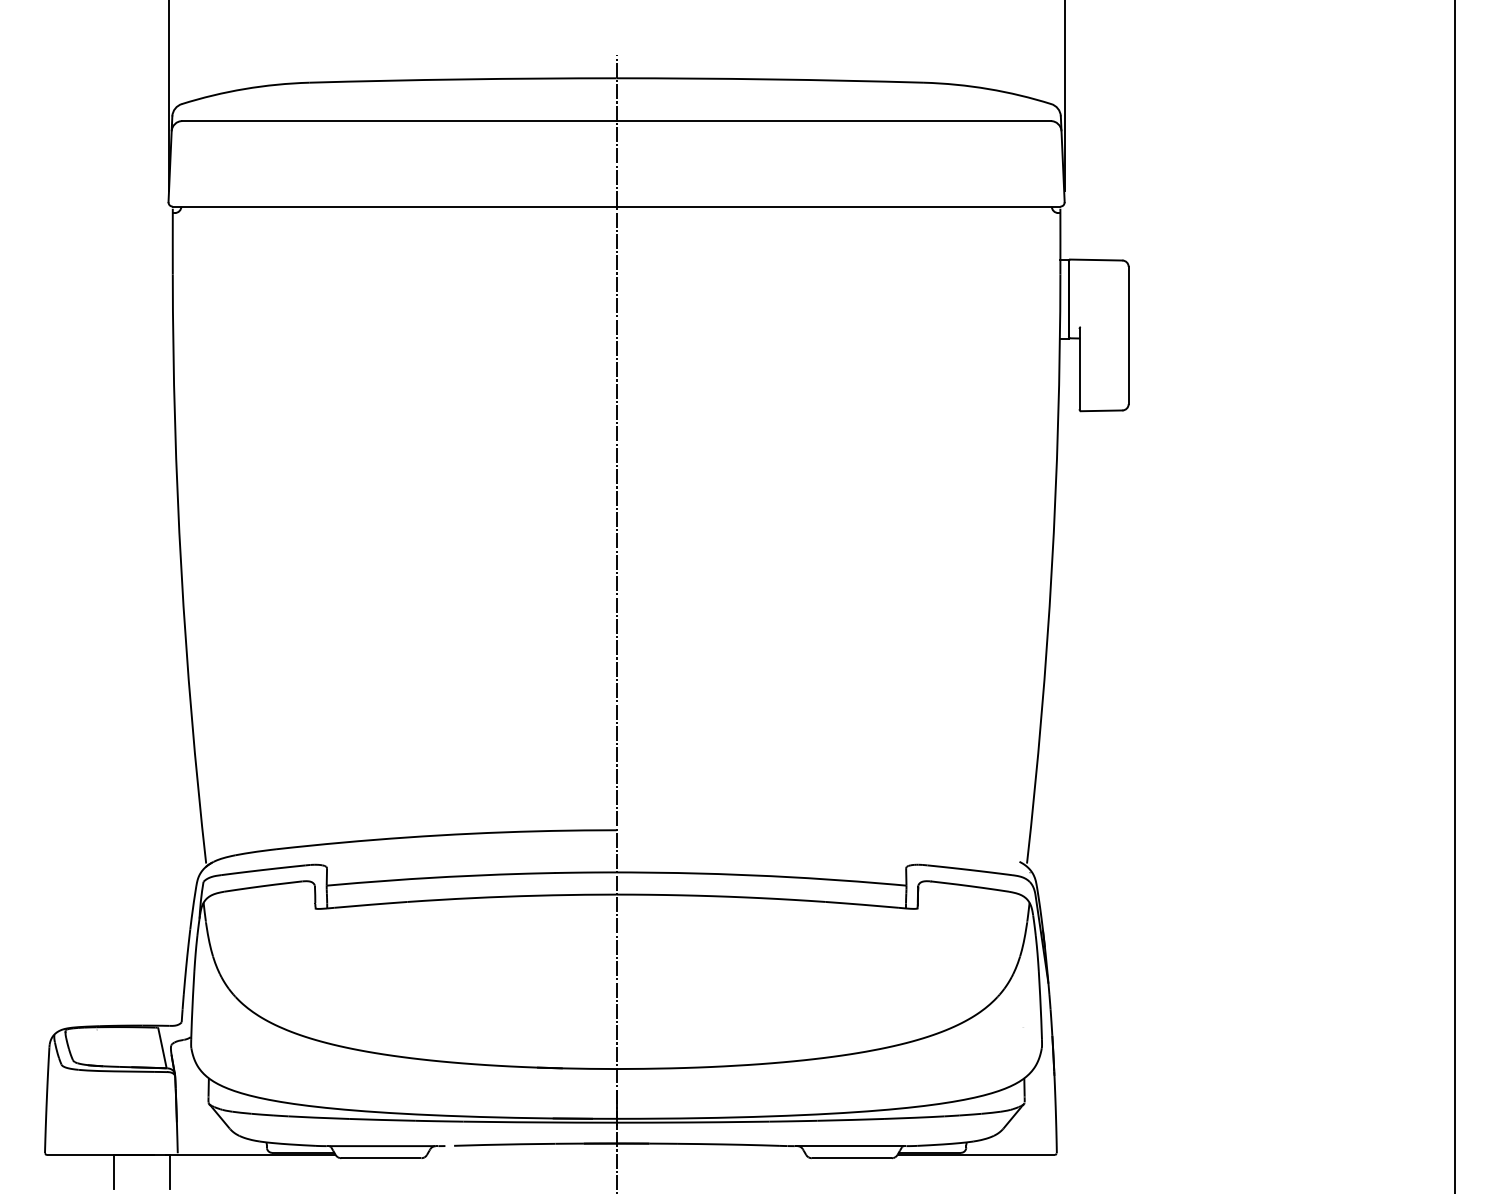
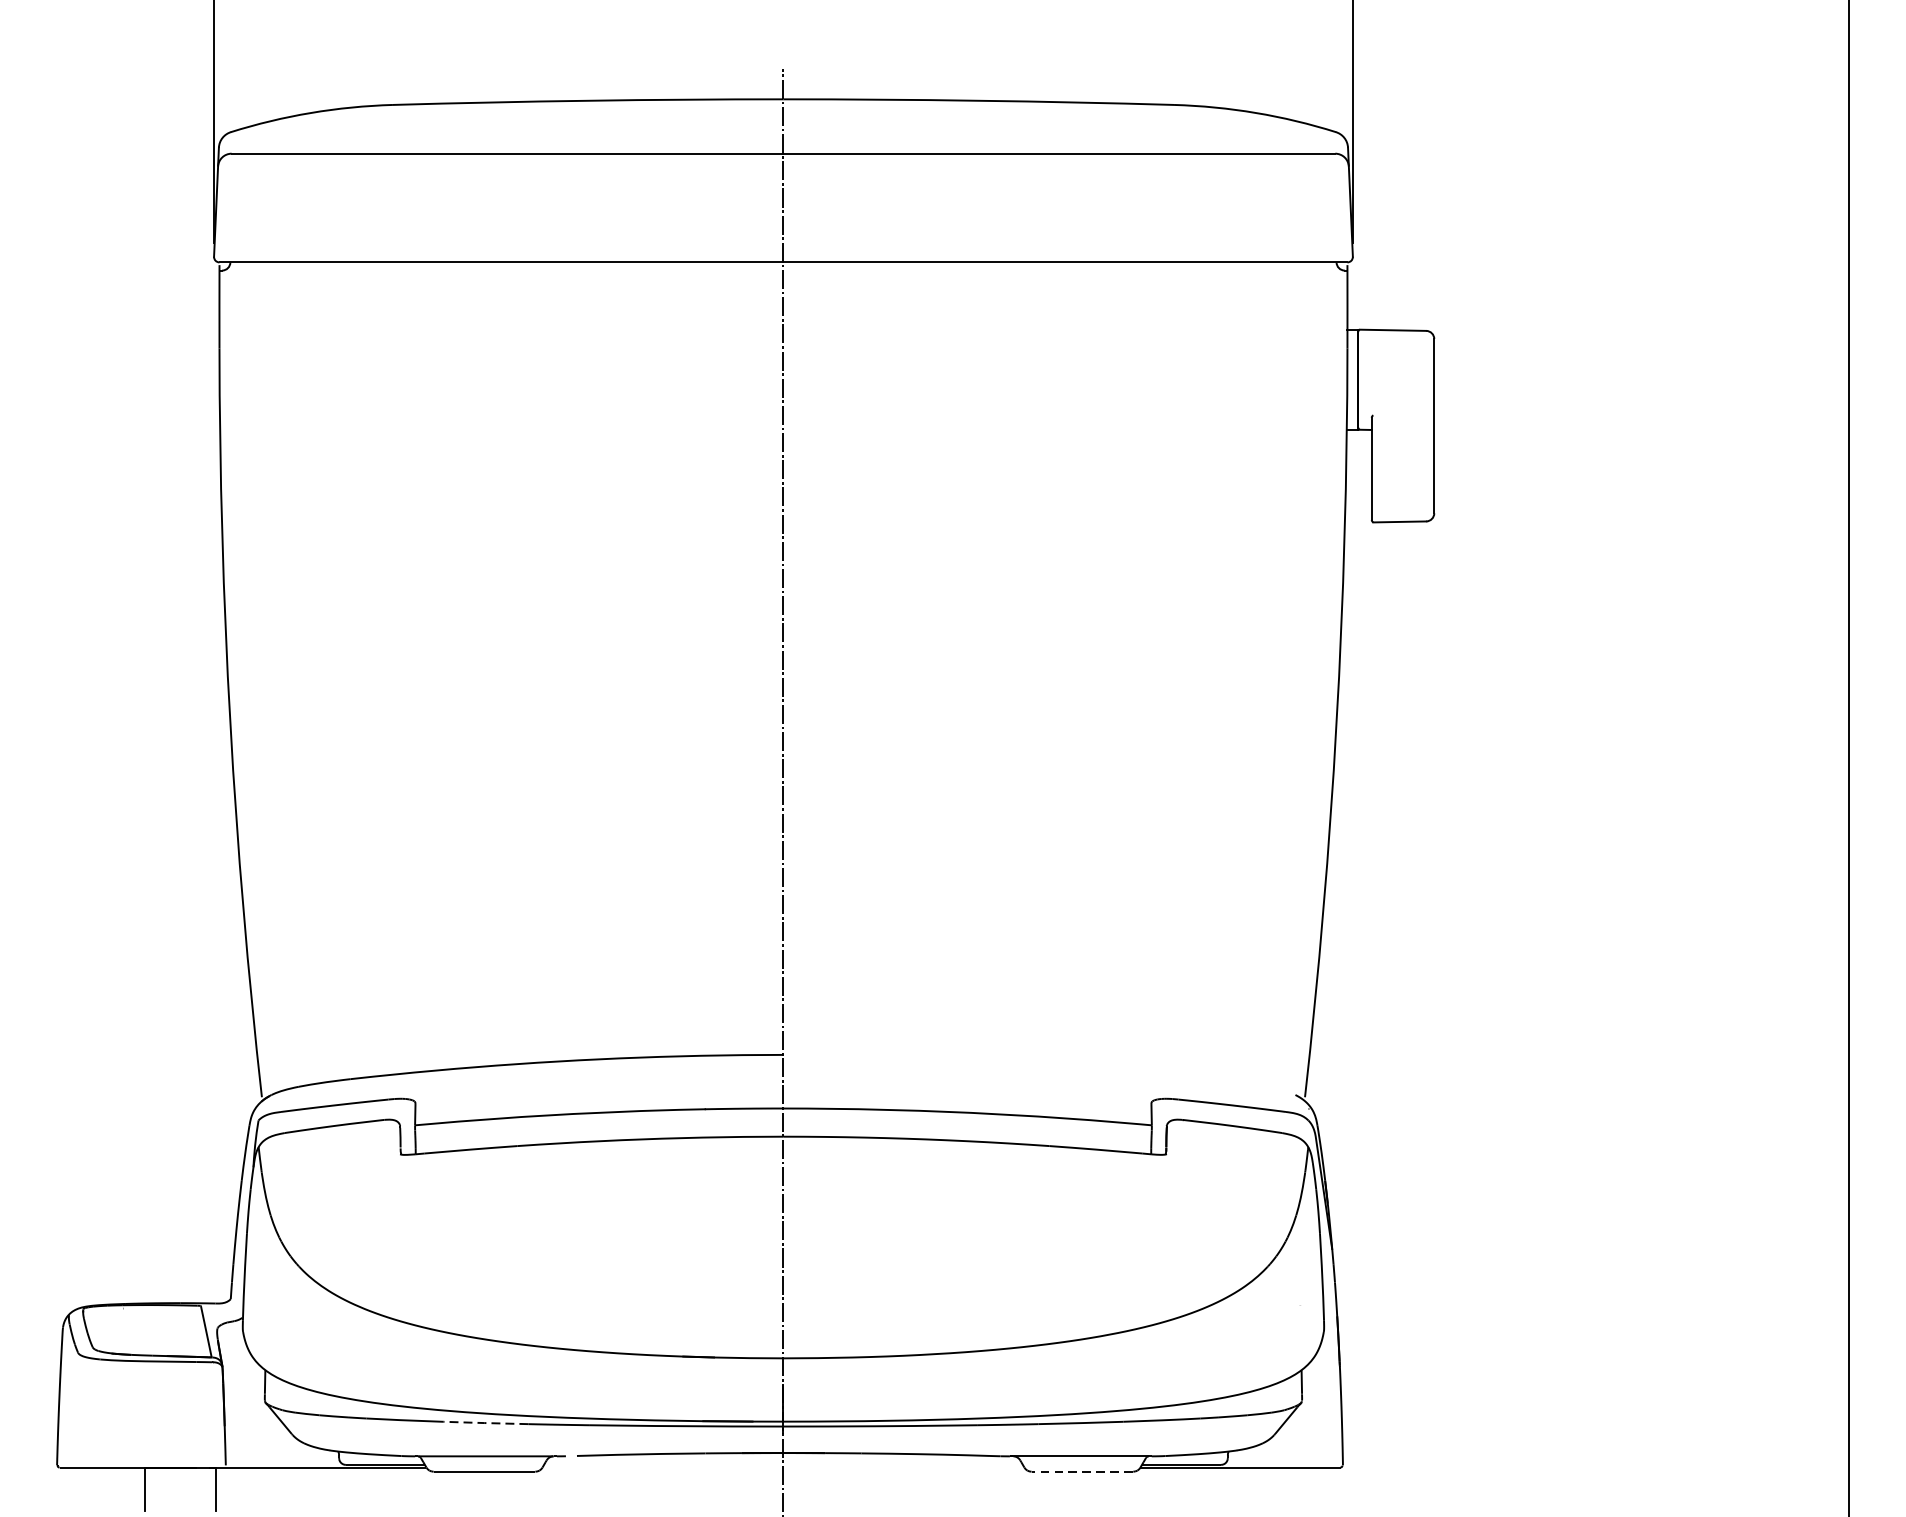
line: (382, 1119) -> (485, 1422), solid -> dashed
line: (851, 1158) -> (1081, 1472), solid -> dashed

